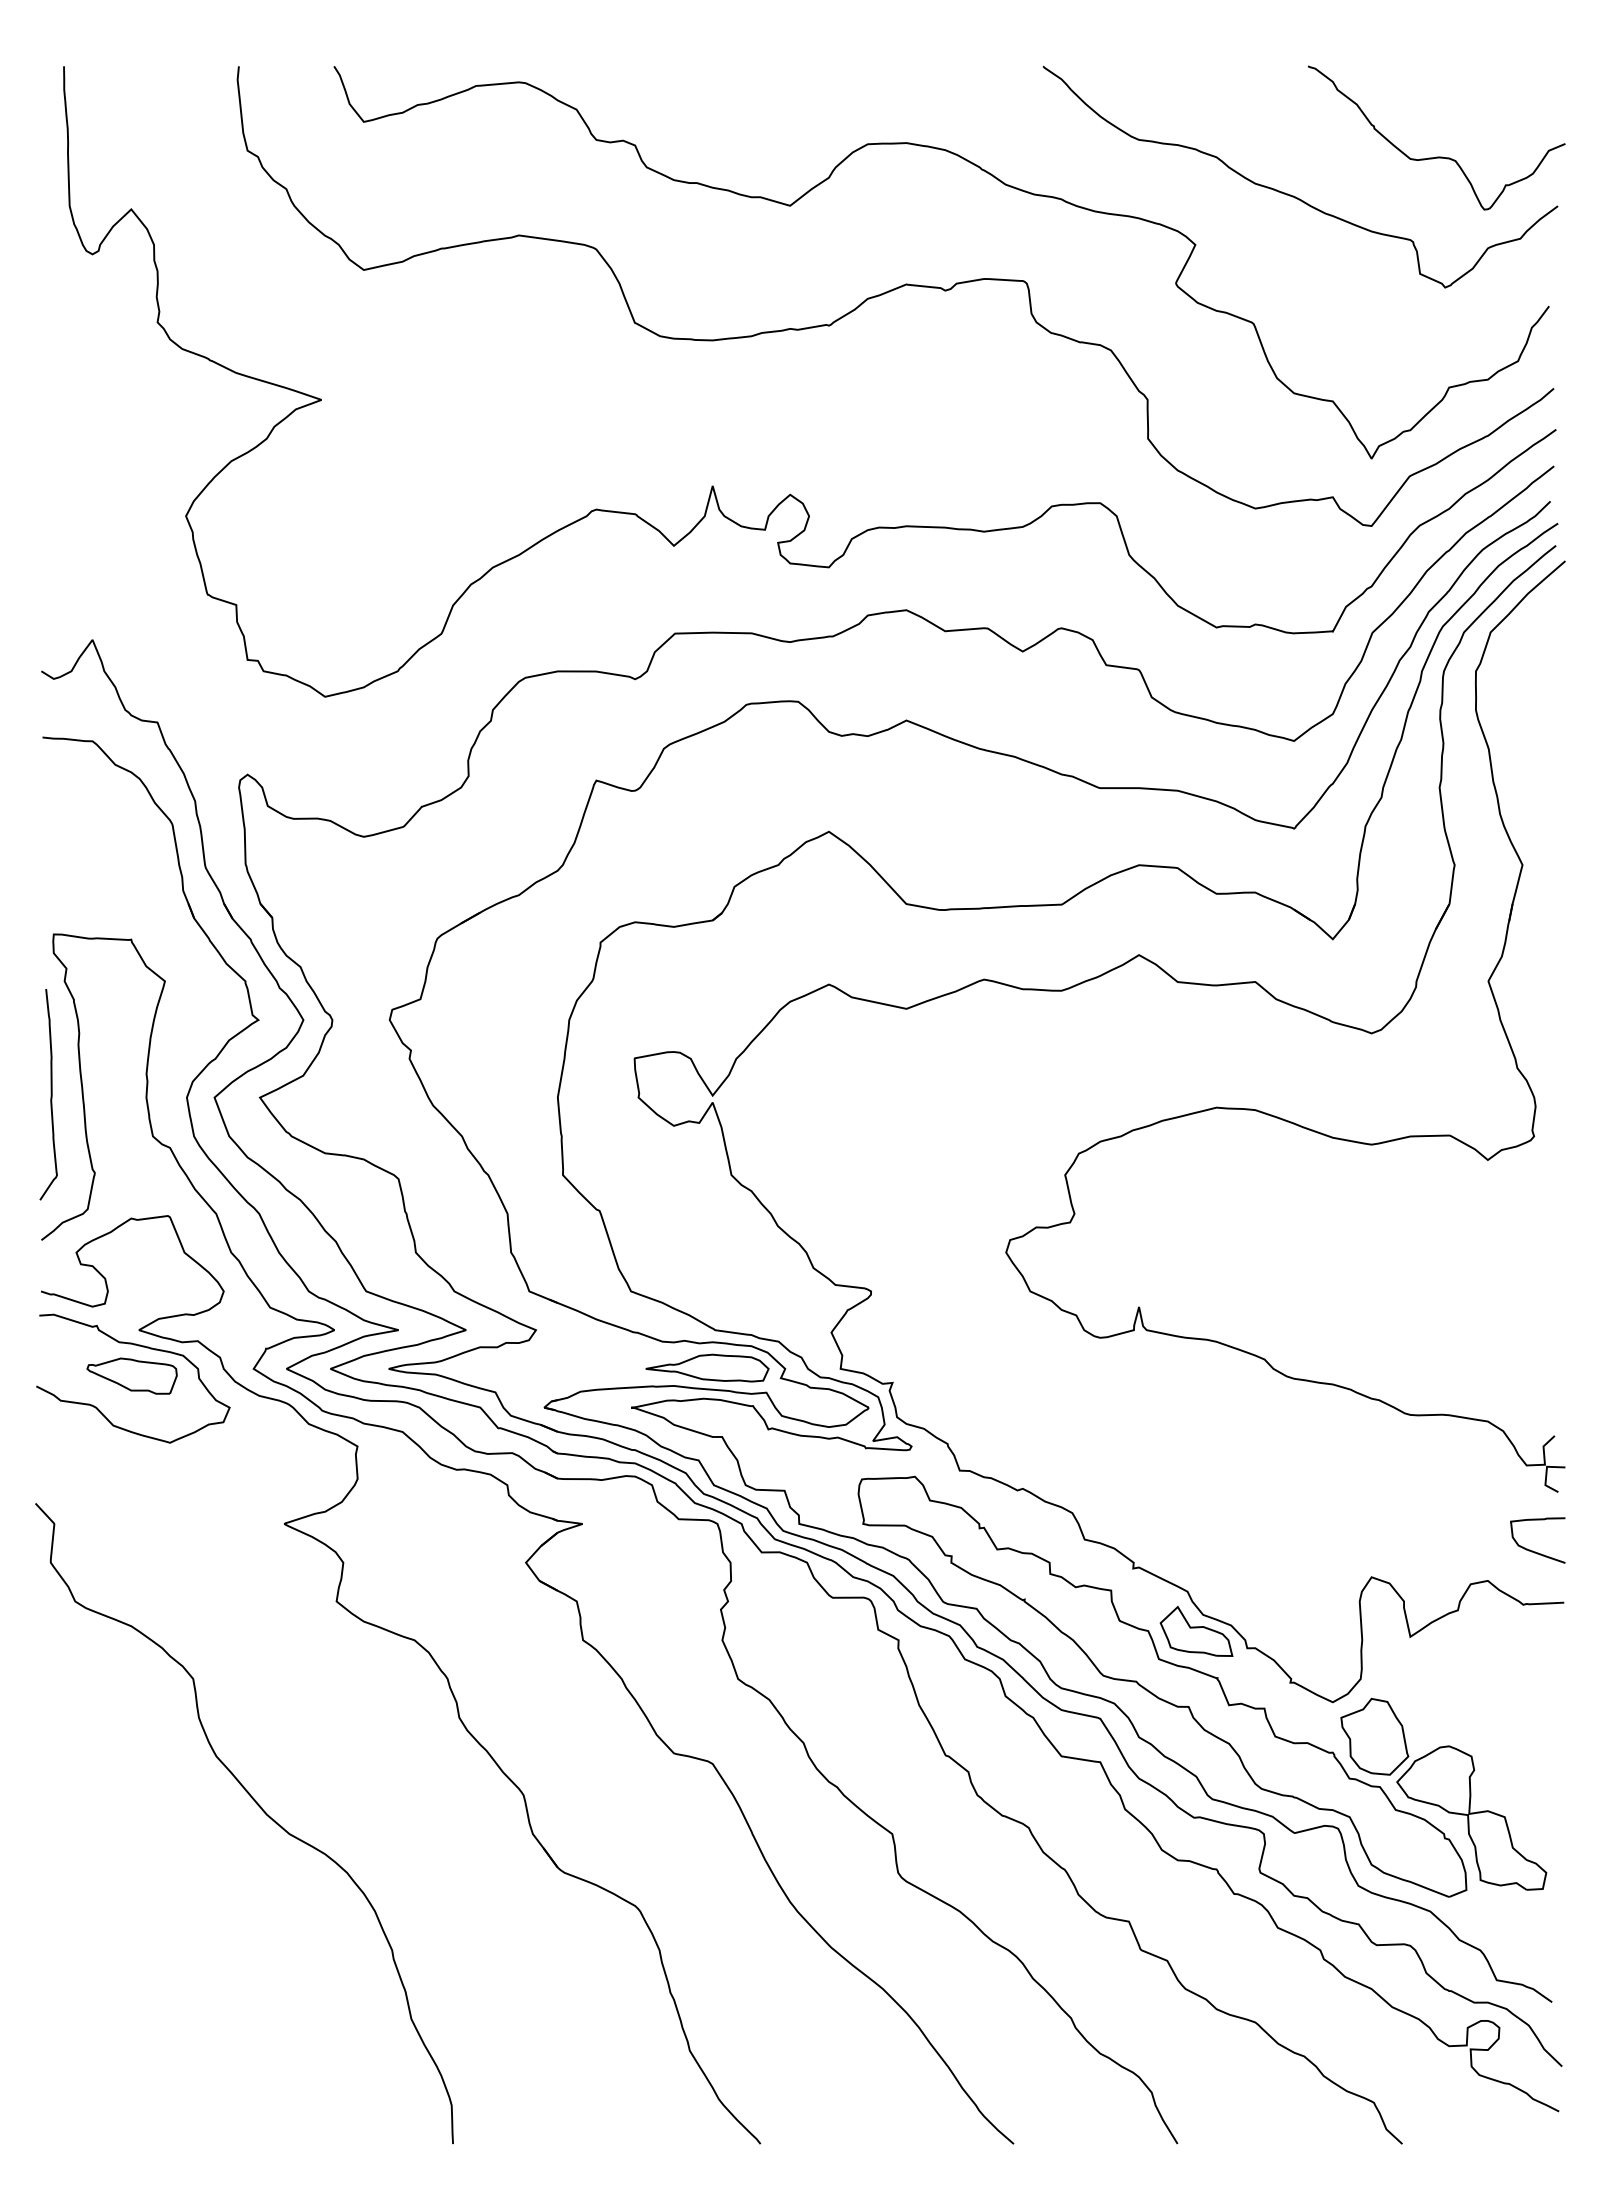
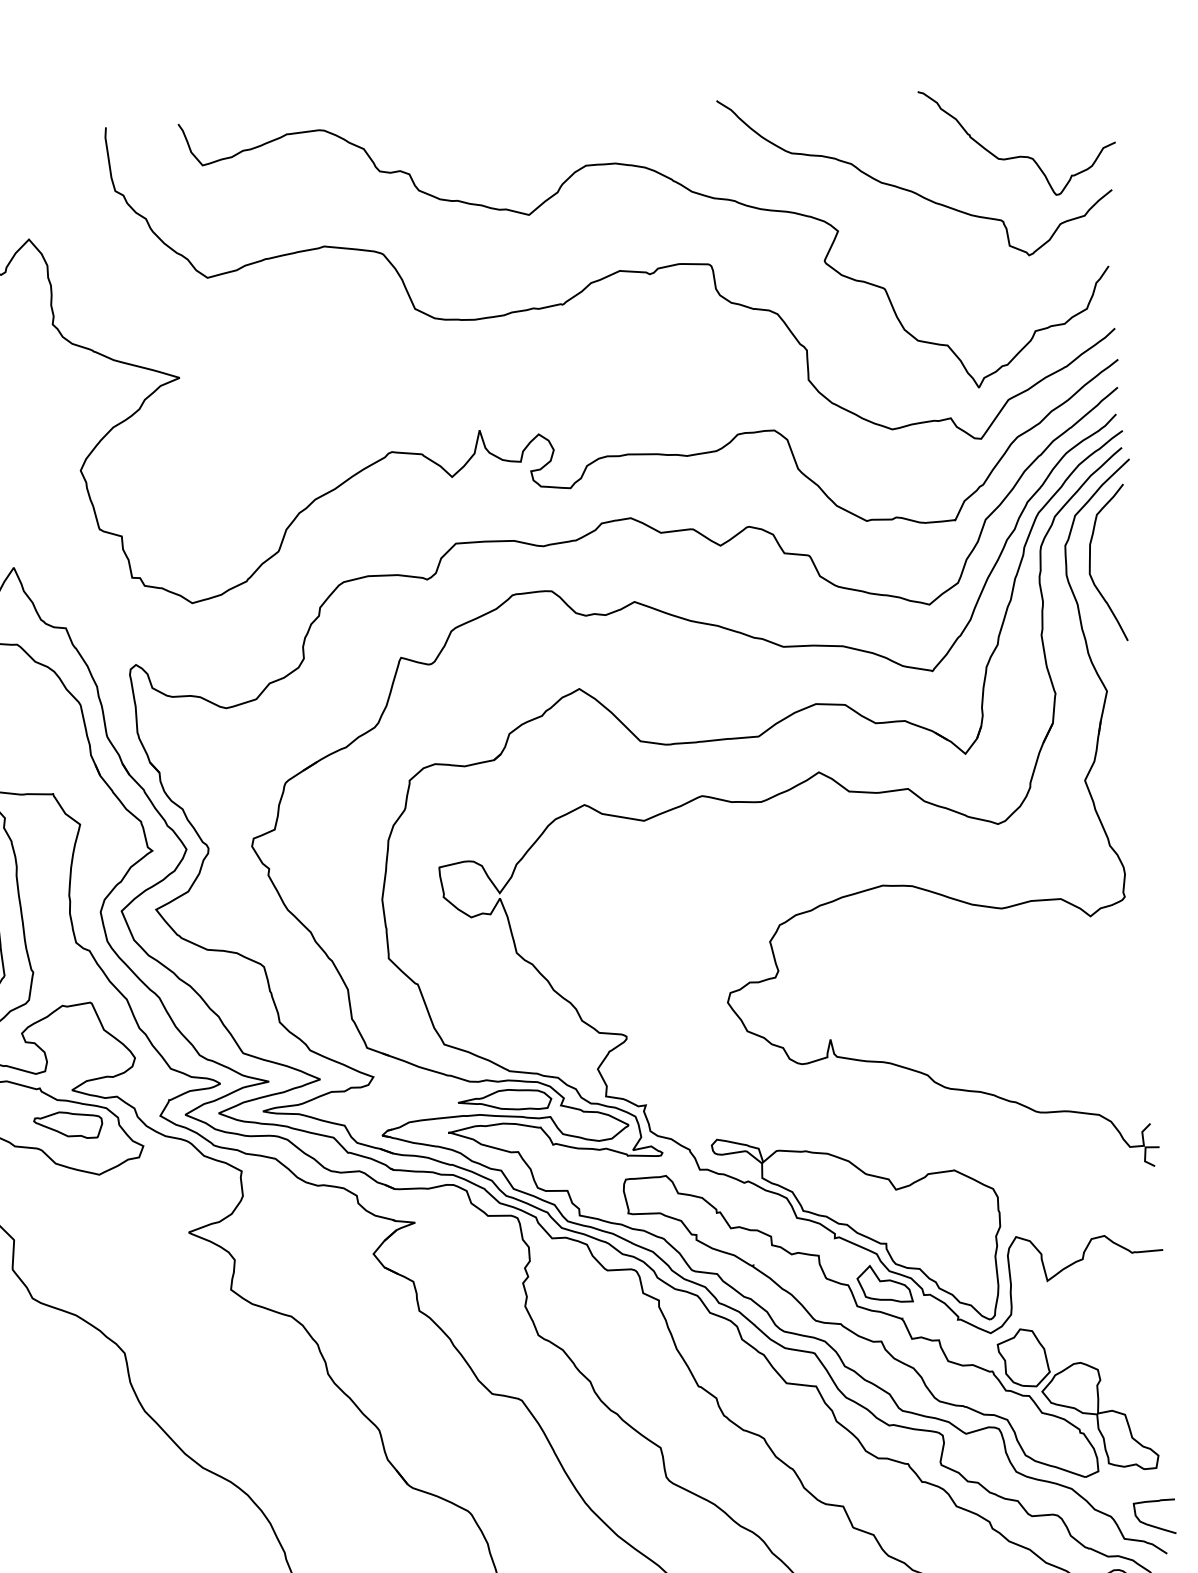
curve: (1508, 696) -> (1090, 563), added
curve: (1532, 1550) -> (1151, 1524), moved
part: (1164, 1558) -> (858, 1229), added

